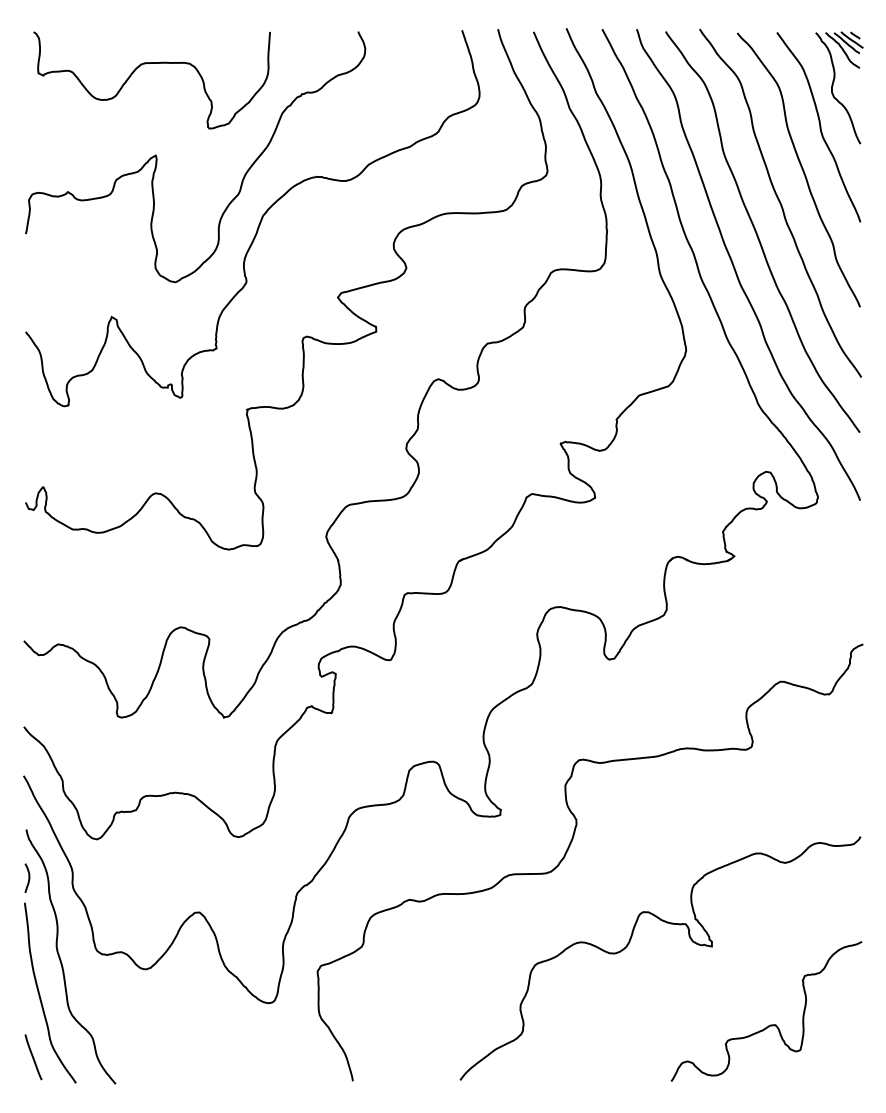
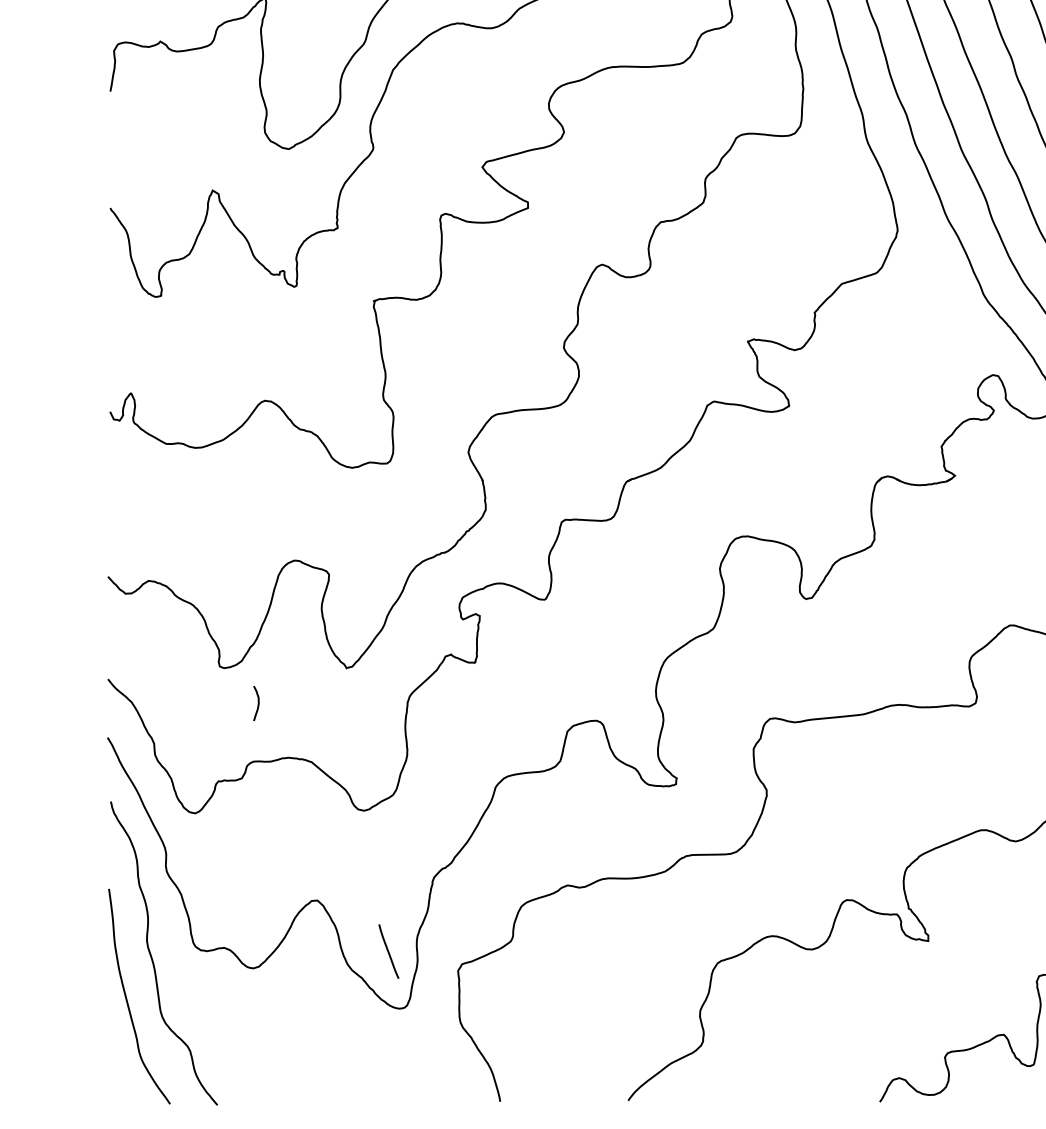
curve: (28, 877) -> (257, 702), moved
line: (33, 1057) -> (388, 951), moved

